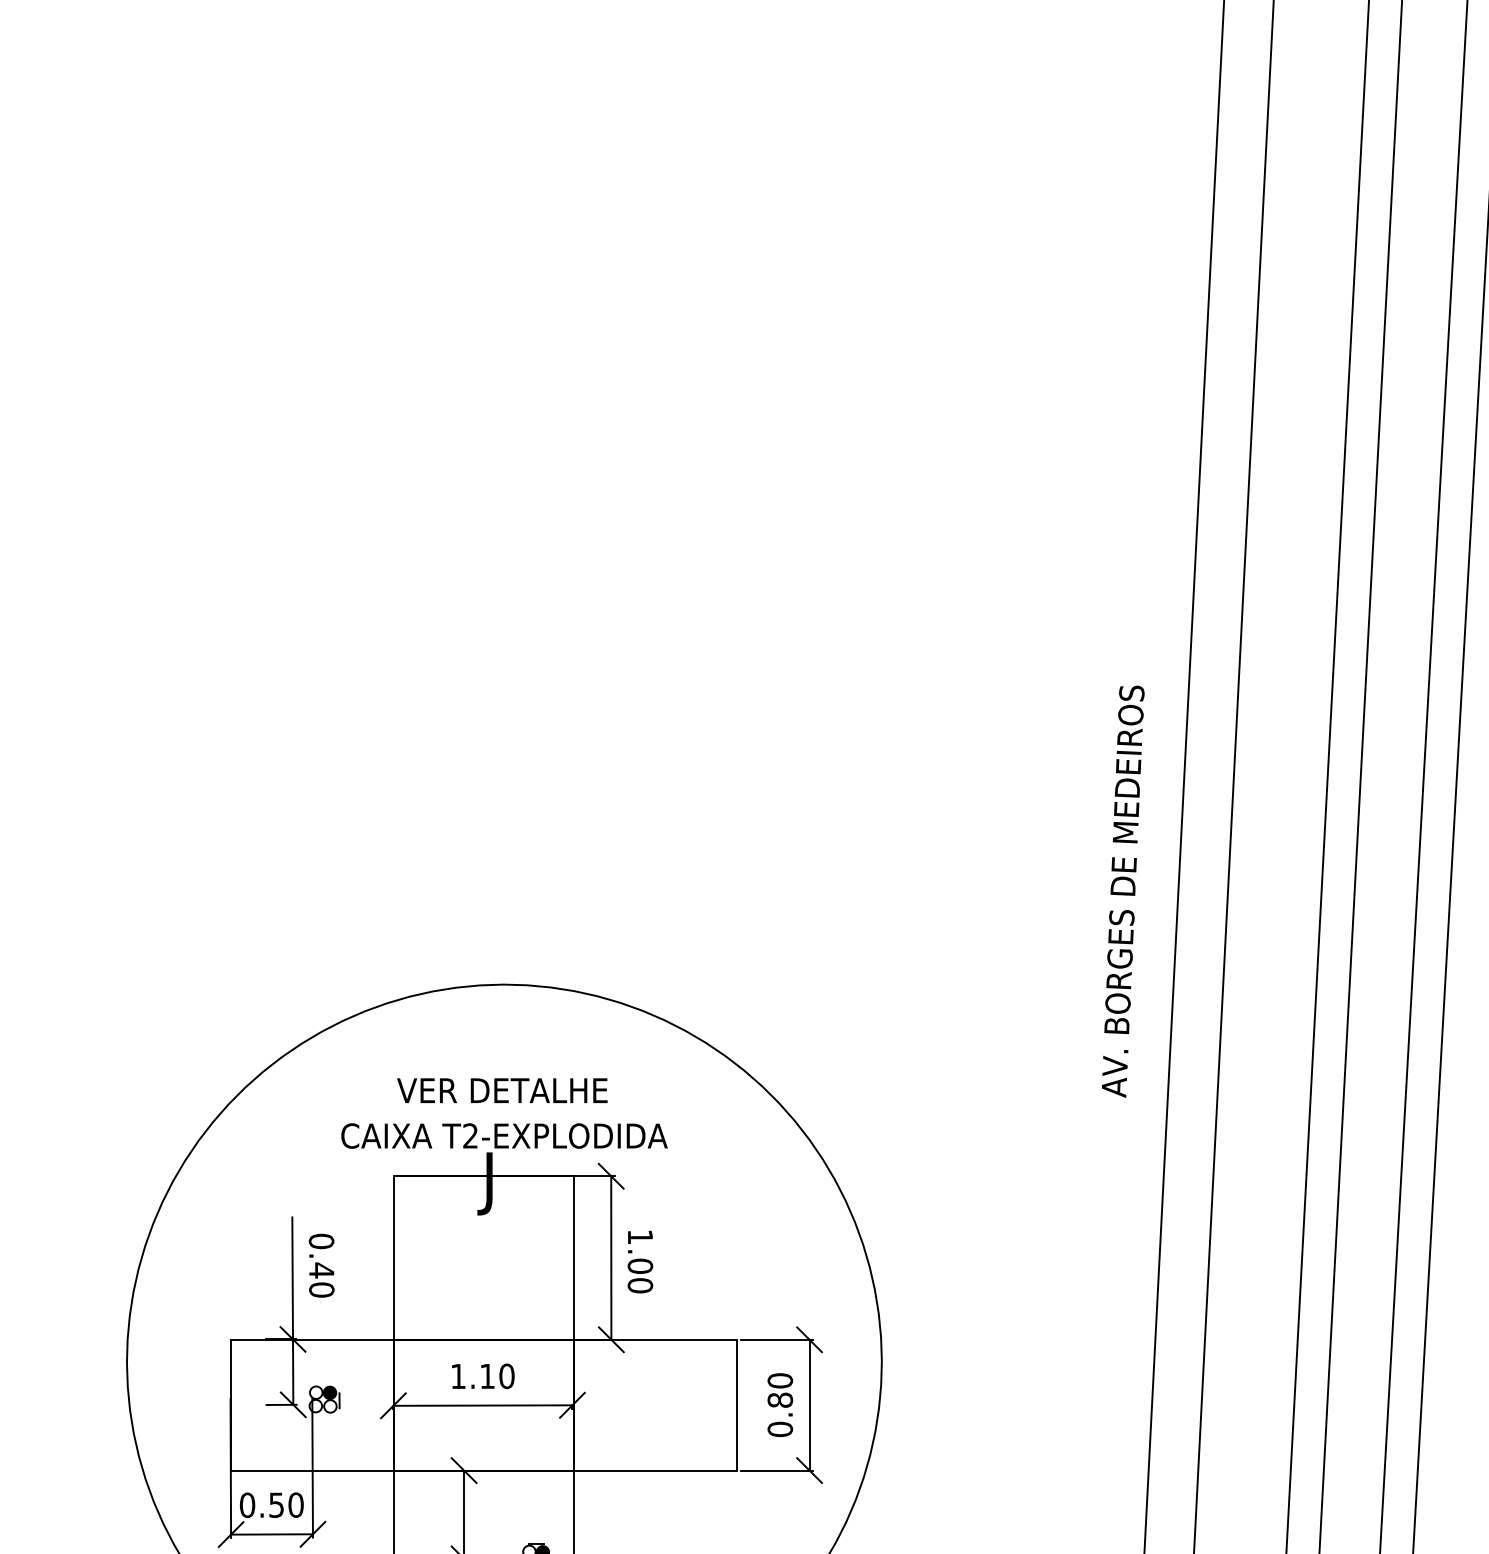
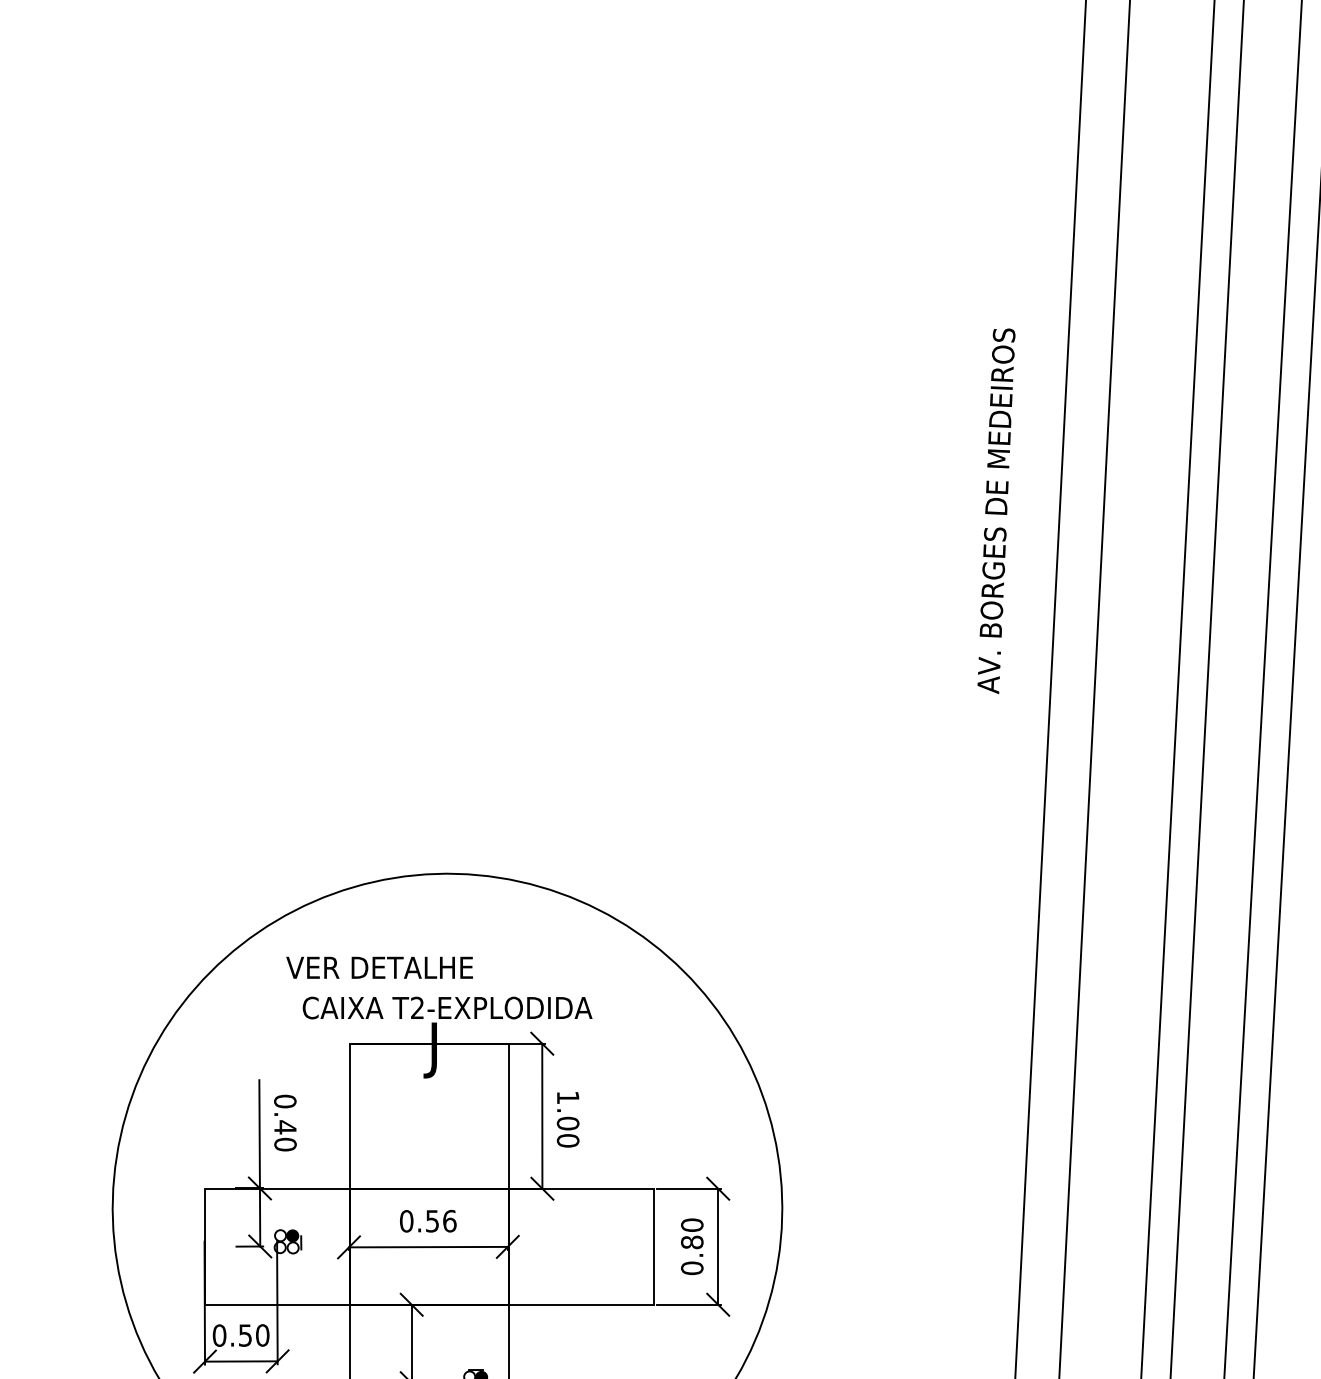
text: (1123, 891) -> (996, 511), moved
text: (502, 1090) -> (379, 967), moved
text: (482, 1375) -> (428, 1220), 1.10 -> 0.56

